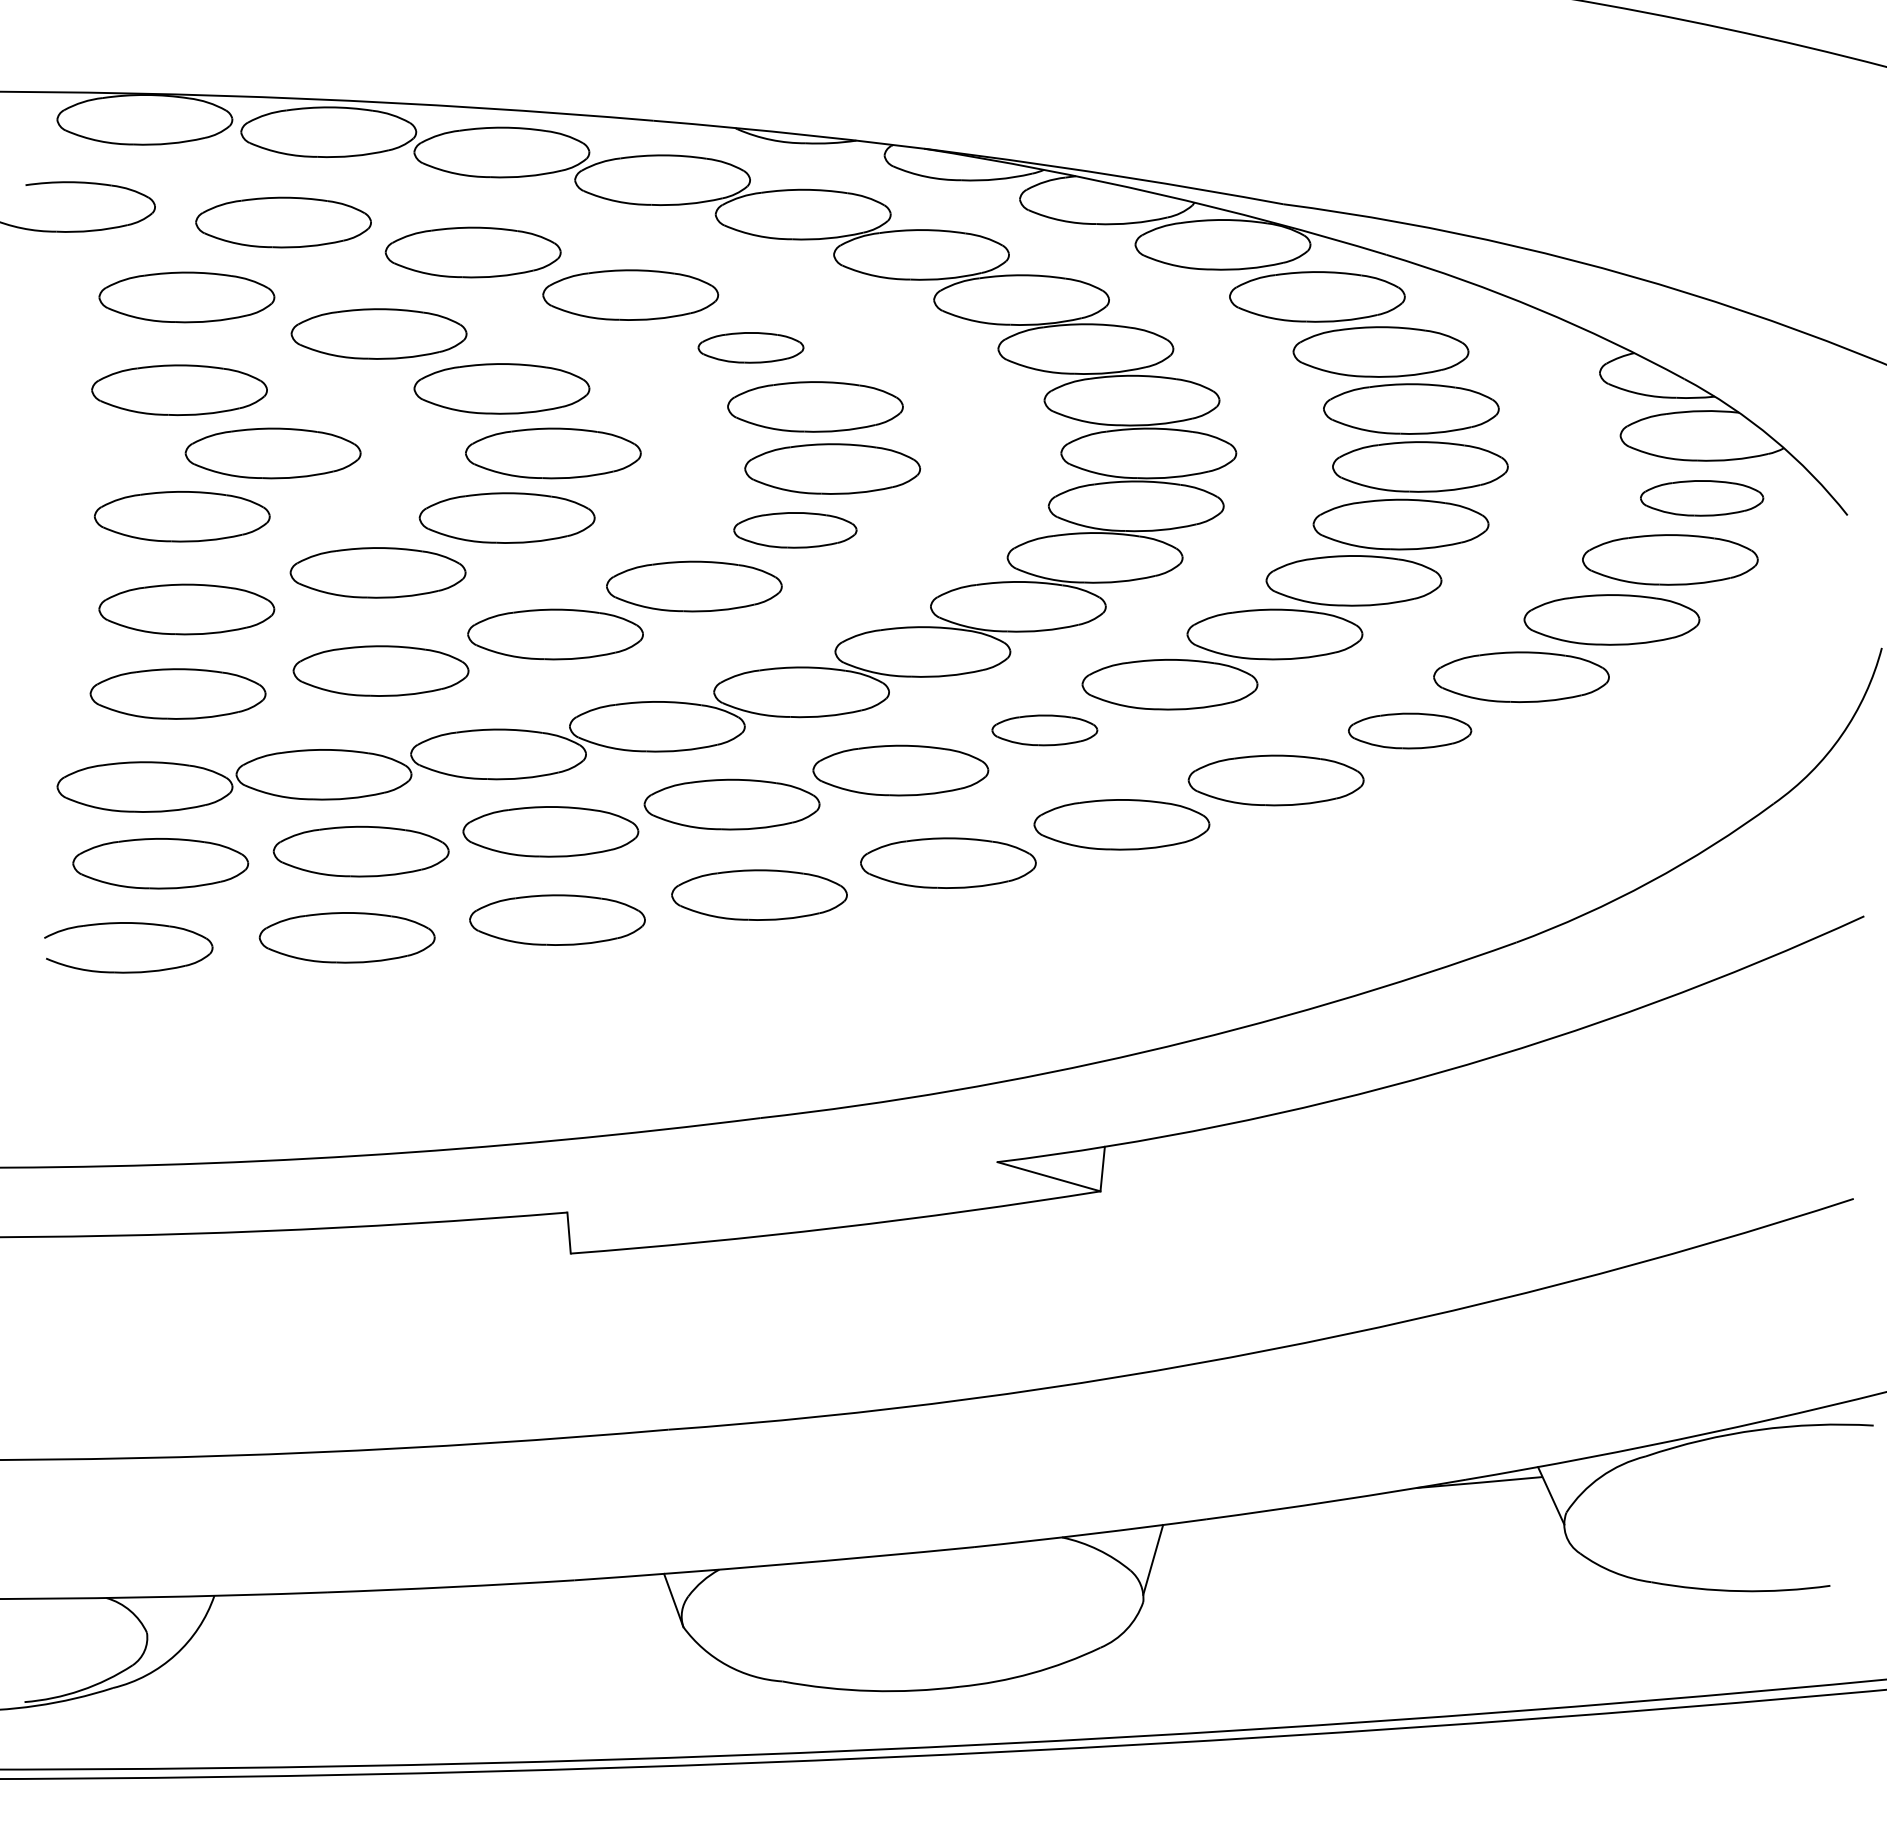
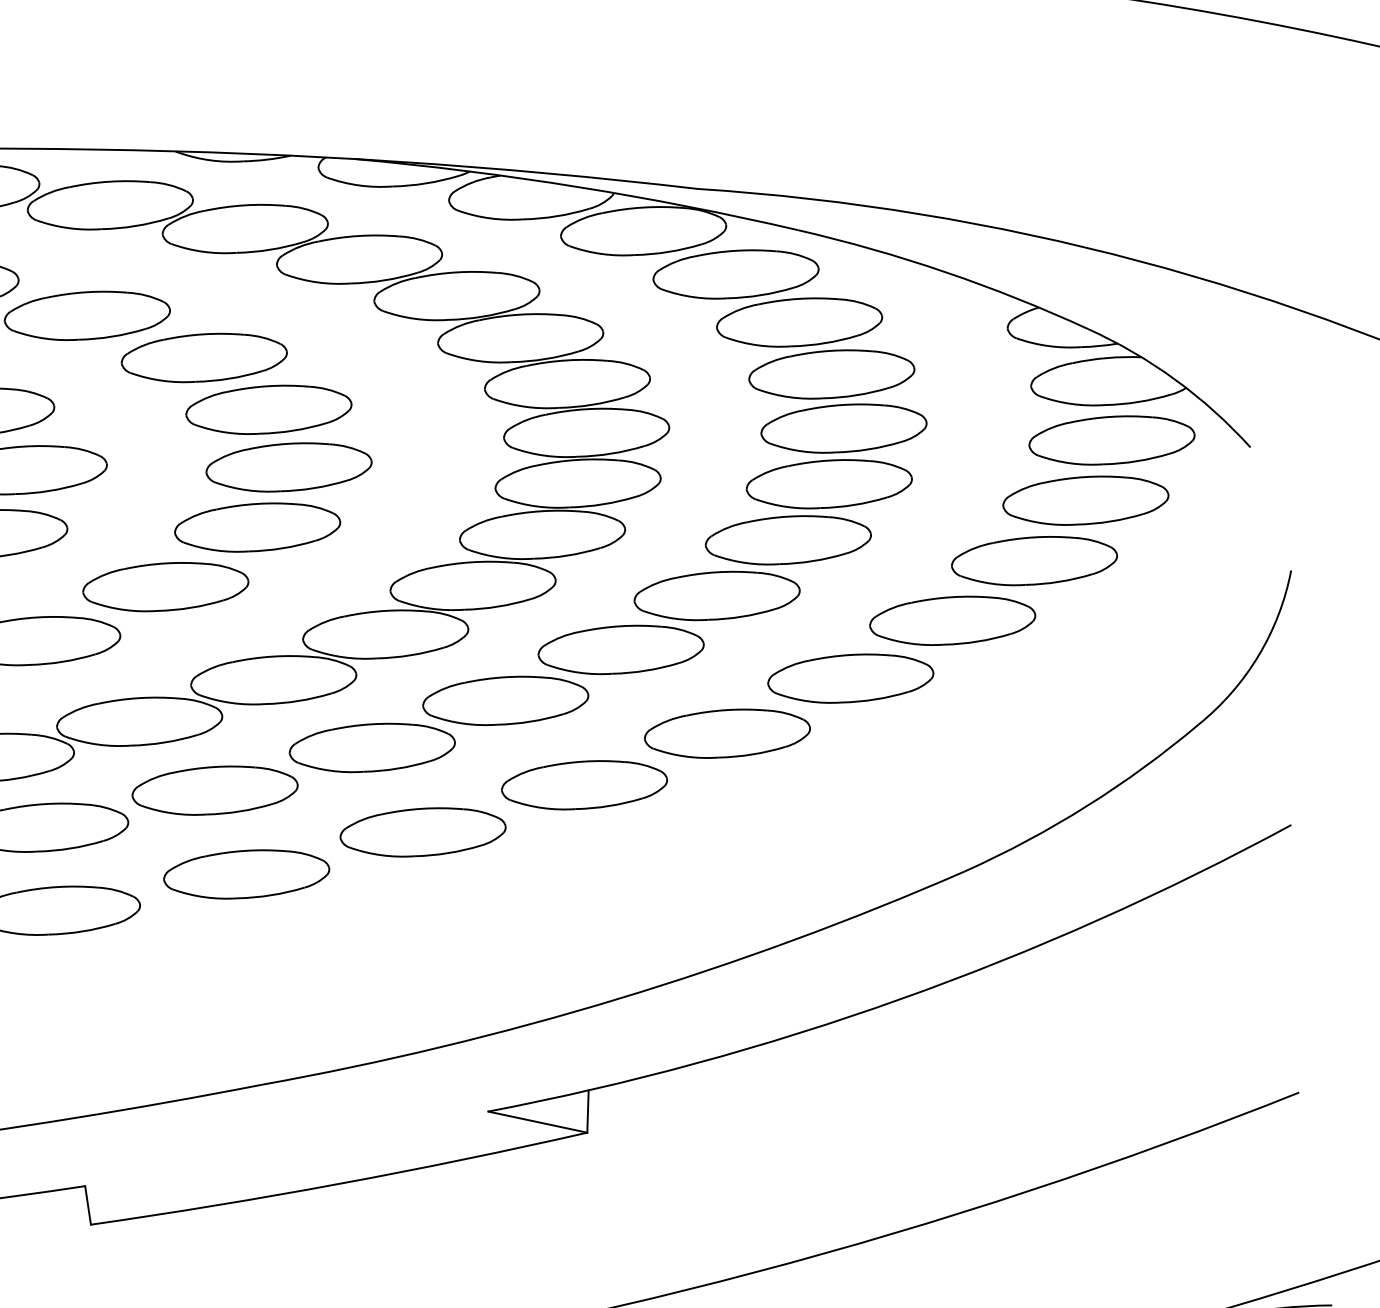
part: (750, 347) -> (203, 357), size x1.67
part: (1701, 498) -> (1111, 440), size x1.43
part: (795, 530) -> (257, 527), size x1.43
part: (1044, 730) -> (505, 700), size x1.67
part: (1409, 730) -> (850, 678), size x1.43

